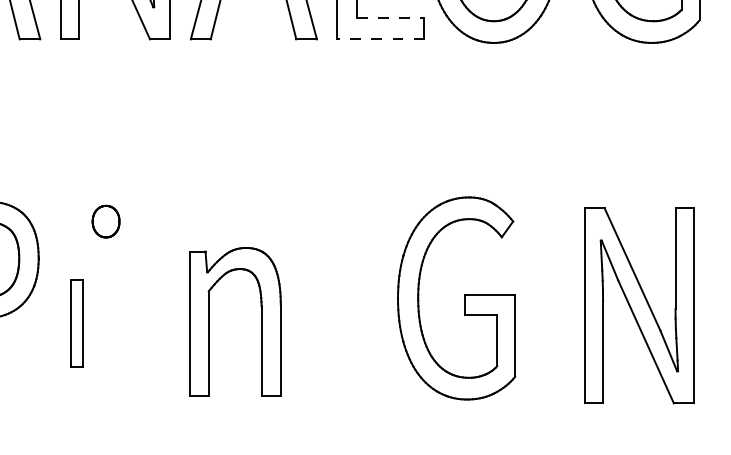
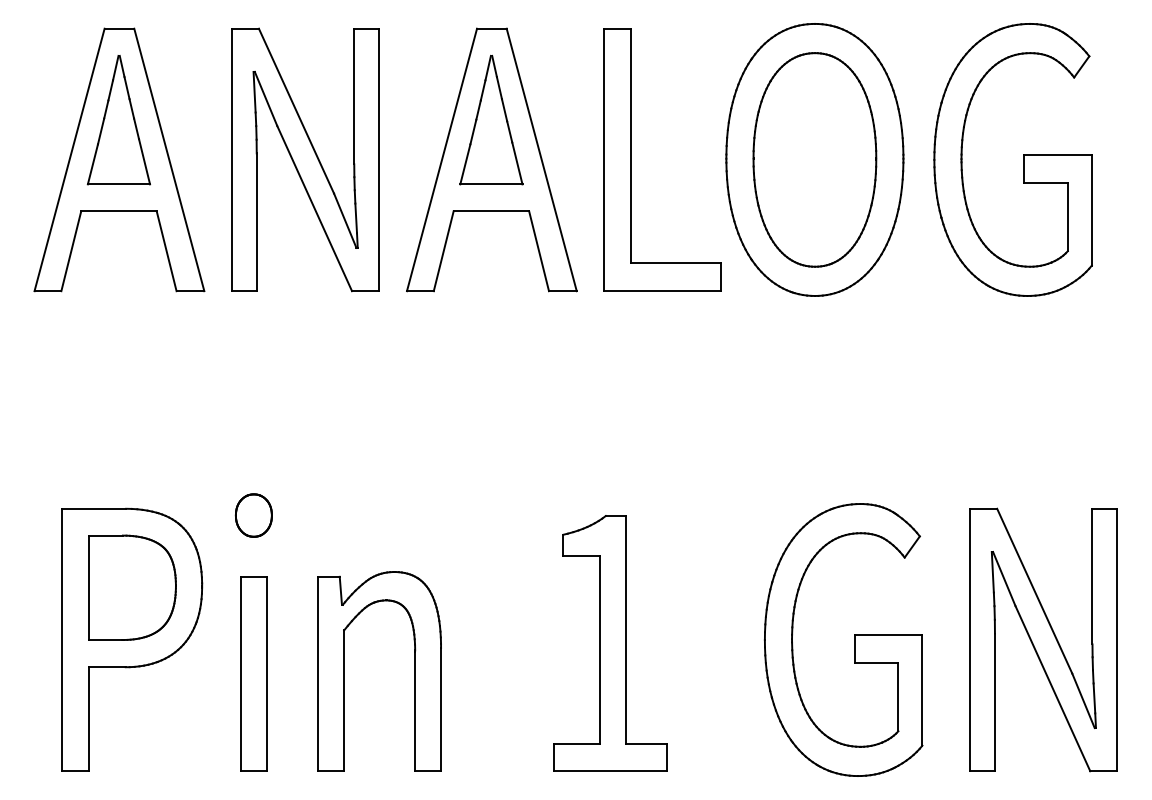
line: (391, 18) -> (676, 262), dashed -> solid
line: (380, 39) -> (662, 291), dashed -> solid
part: (105, 221) -> (253, 515), moved
part: (464, 298) -> (854, 639), moved
part: (342, 301) -> (610, 643), added
part: (639, 305) -> (1043, 639), moved
part: (209, 321) -> (344, 671), moved
part: (76, 323) -> (253, 673), size x1.67

